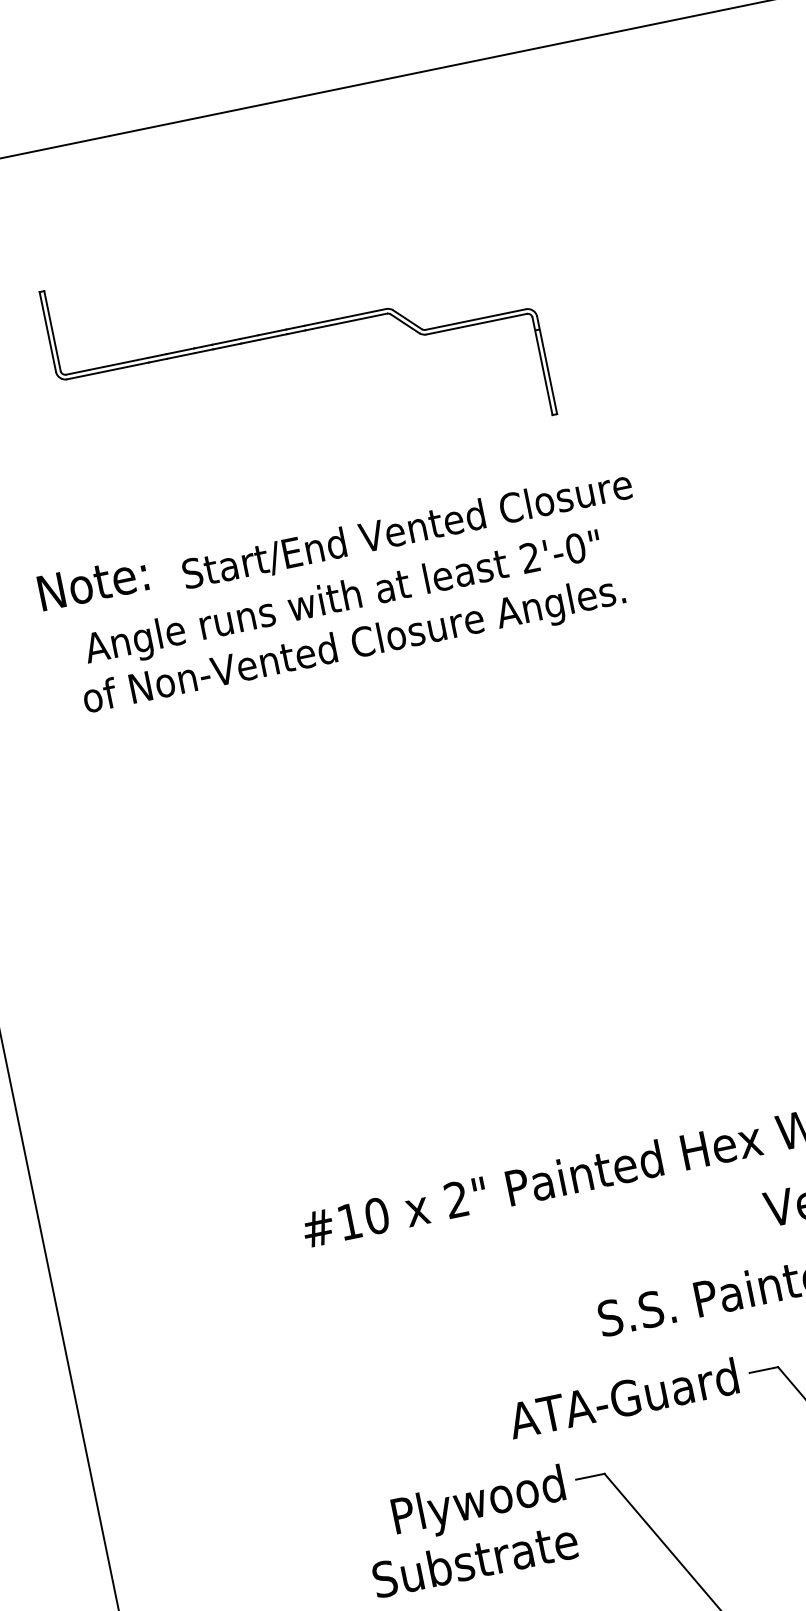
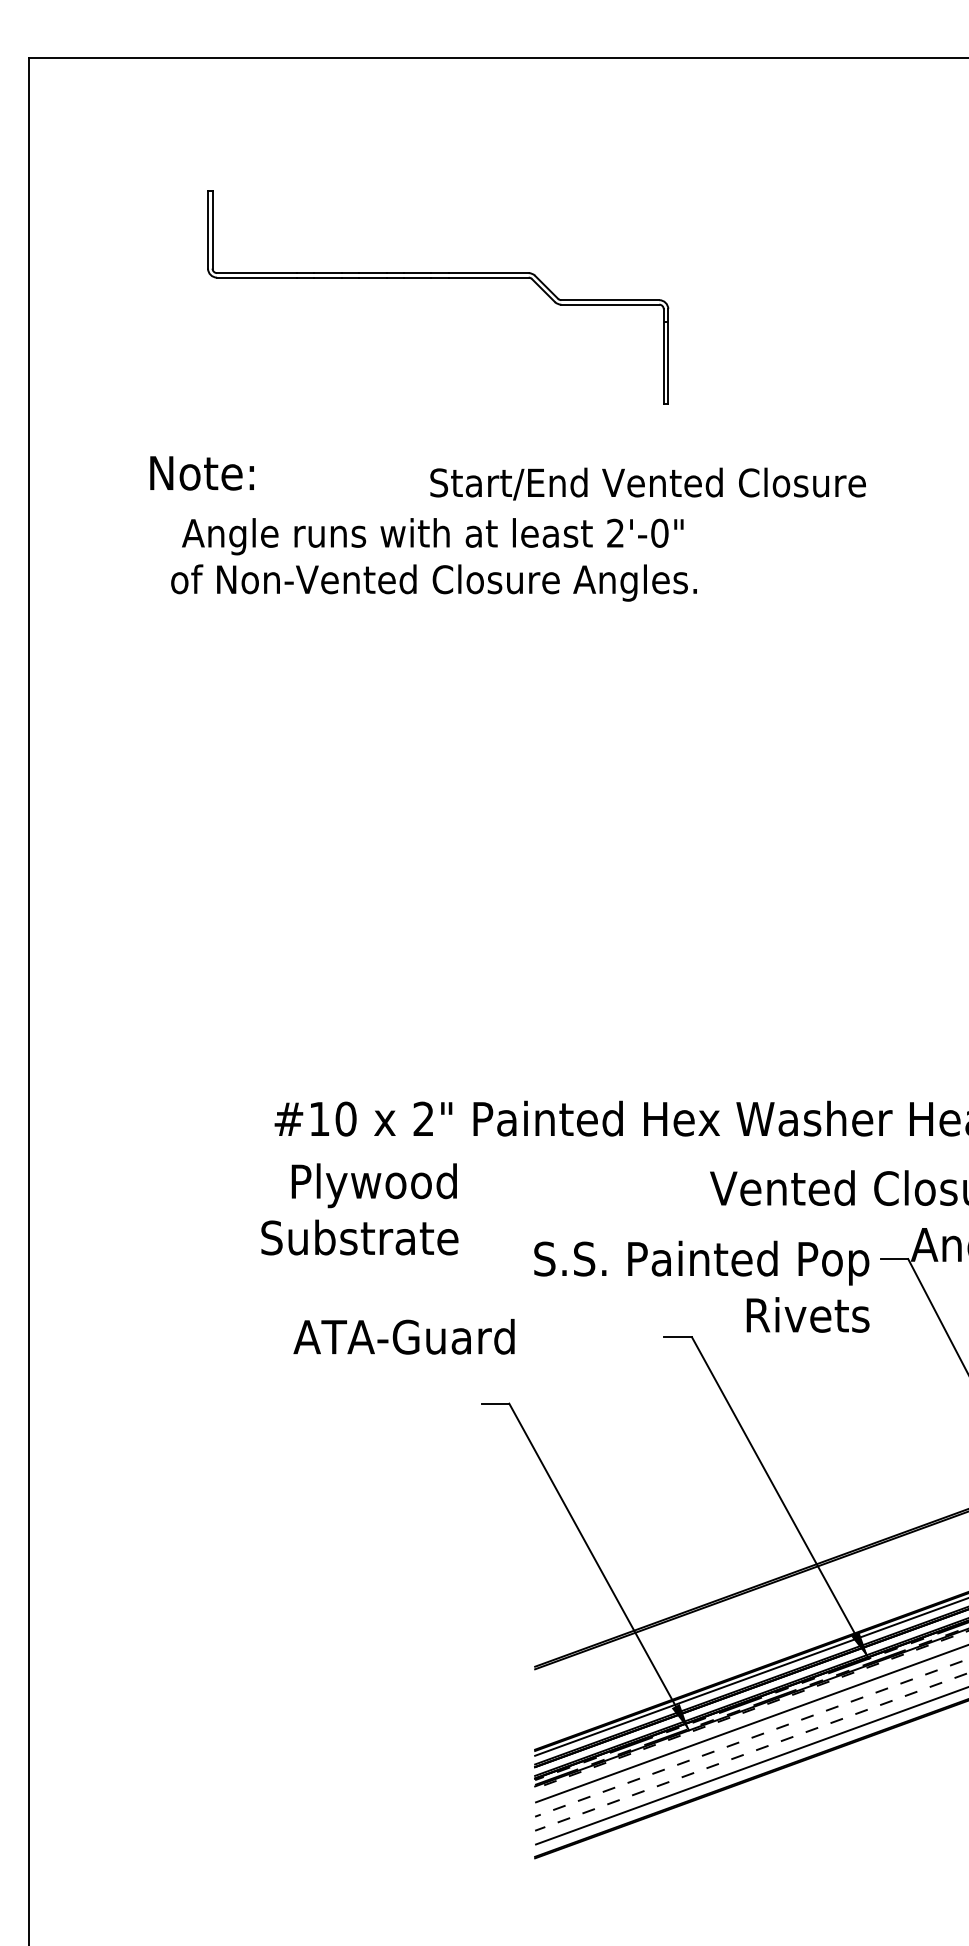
text: (406, 529) -> (647, 483), moved
text: (622, 1398) -> (403, 1336), moved
text: (468, 1531) -> (359, 1209), moved

